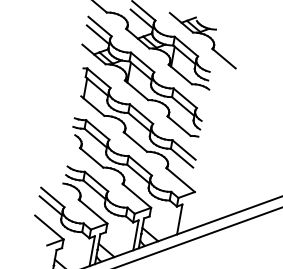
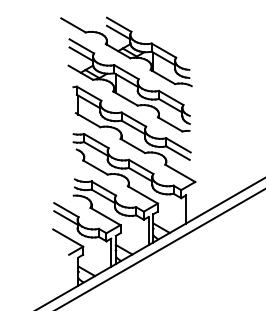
part: (202, 40) -> (177, 42), removed

